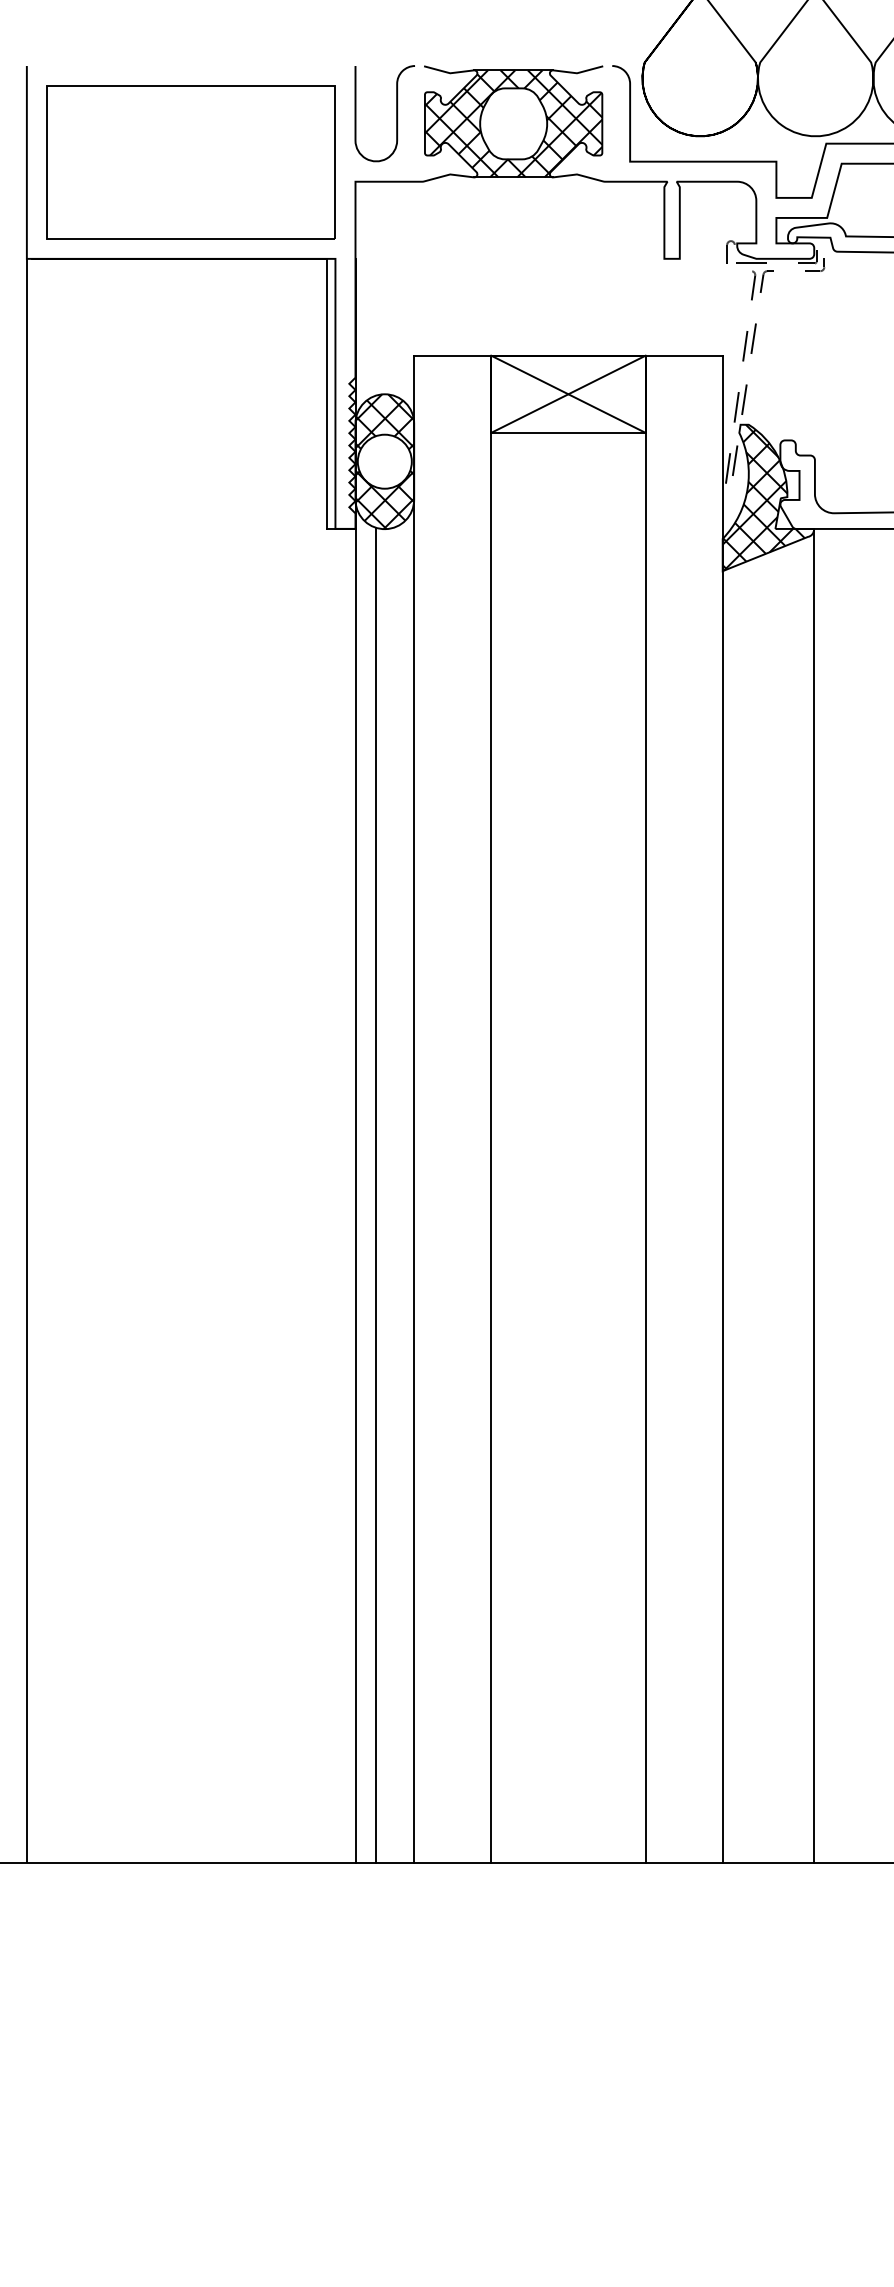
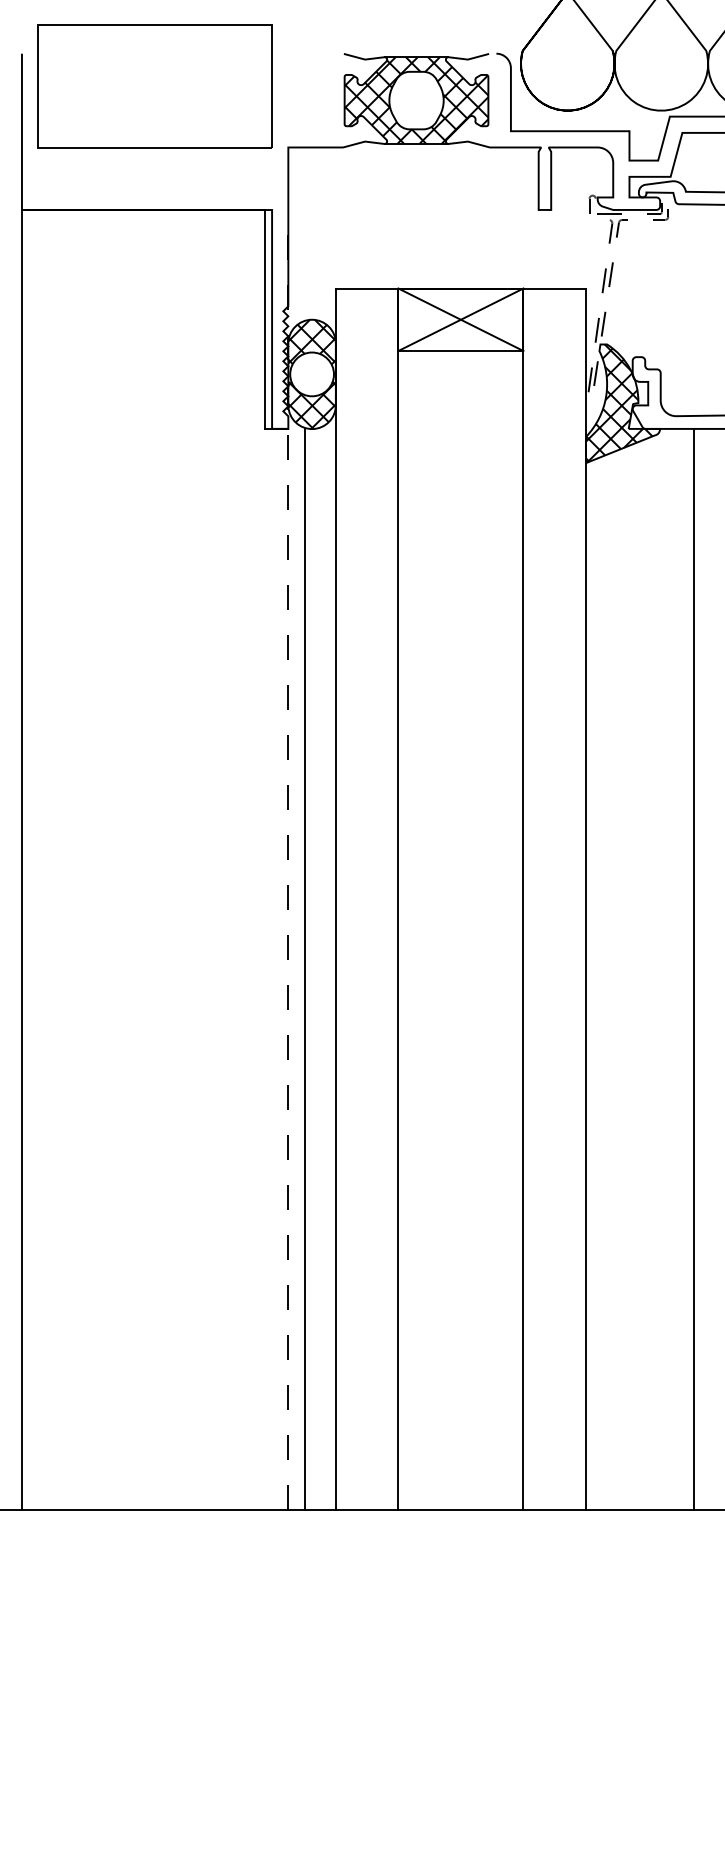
curve: (396, 113) -> (321, 92), removed
part: (190, 162) -> (154, 86), moved
line: (355, 1060) -> (288, 859), solid -> dashed
line: (814, 1195) -> (694, 969), moved

